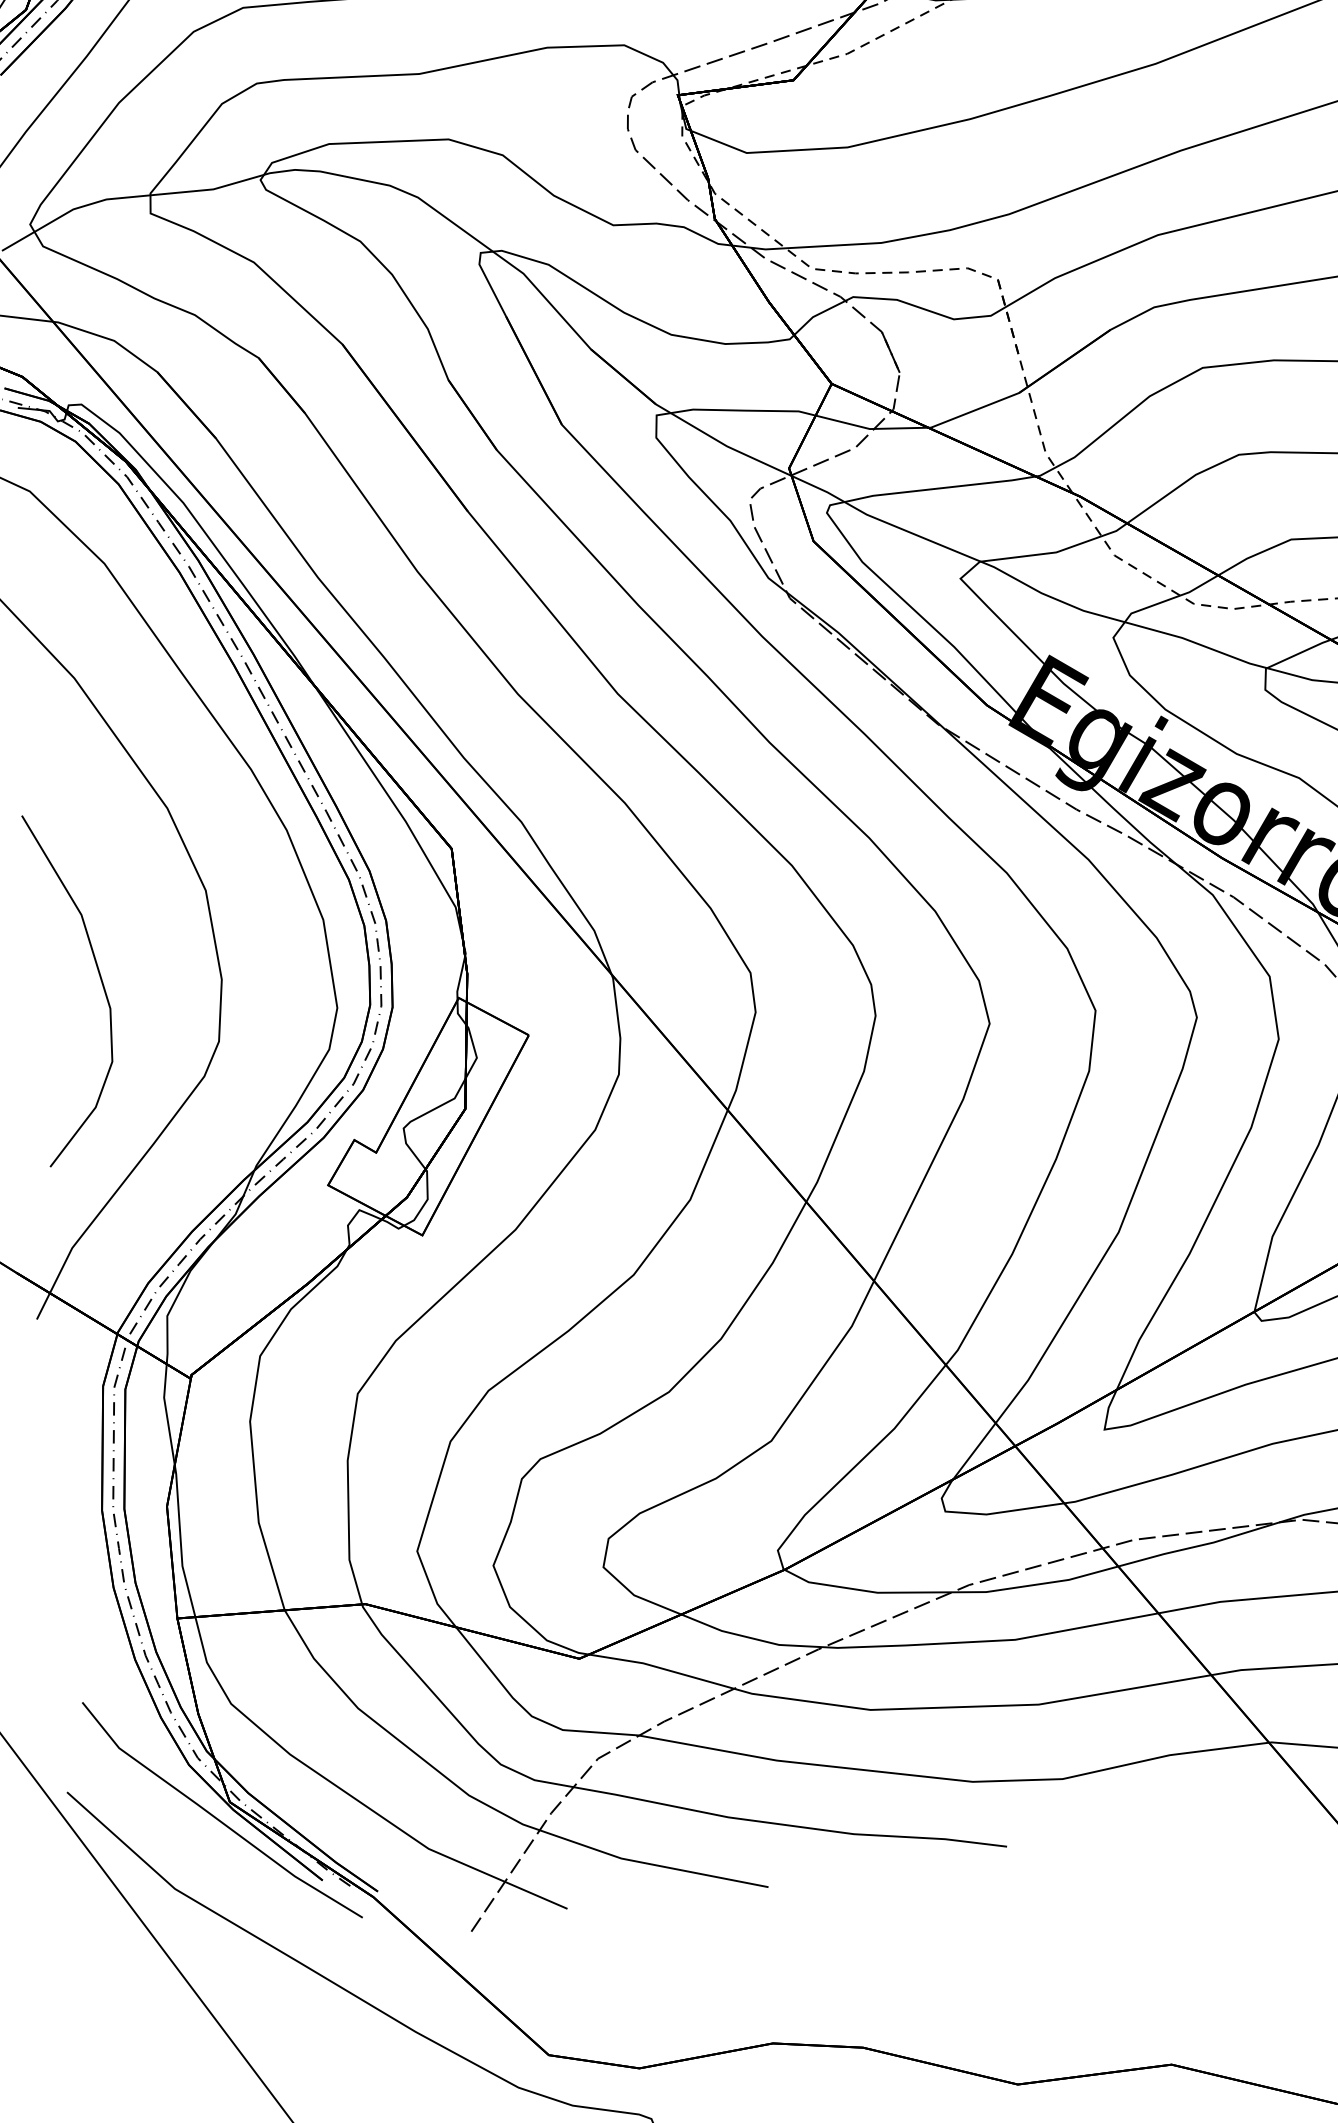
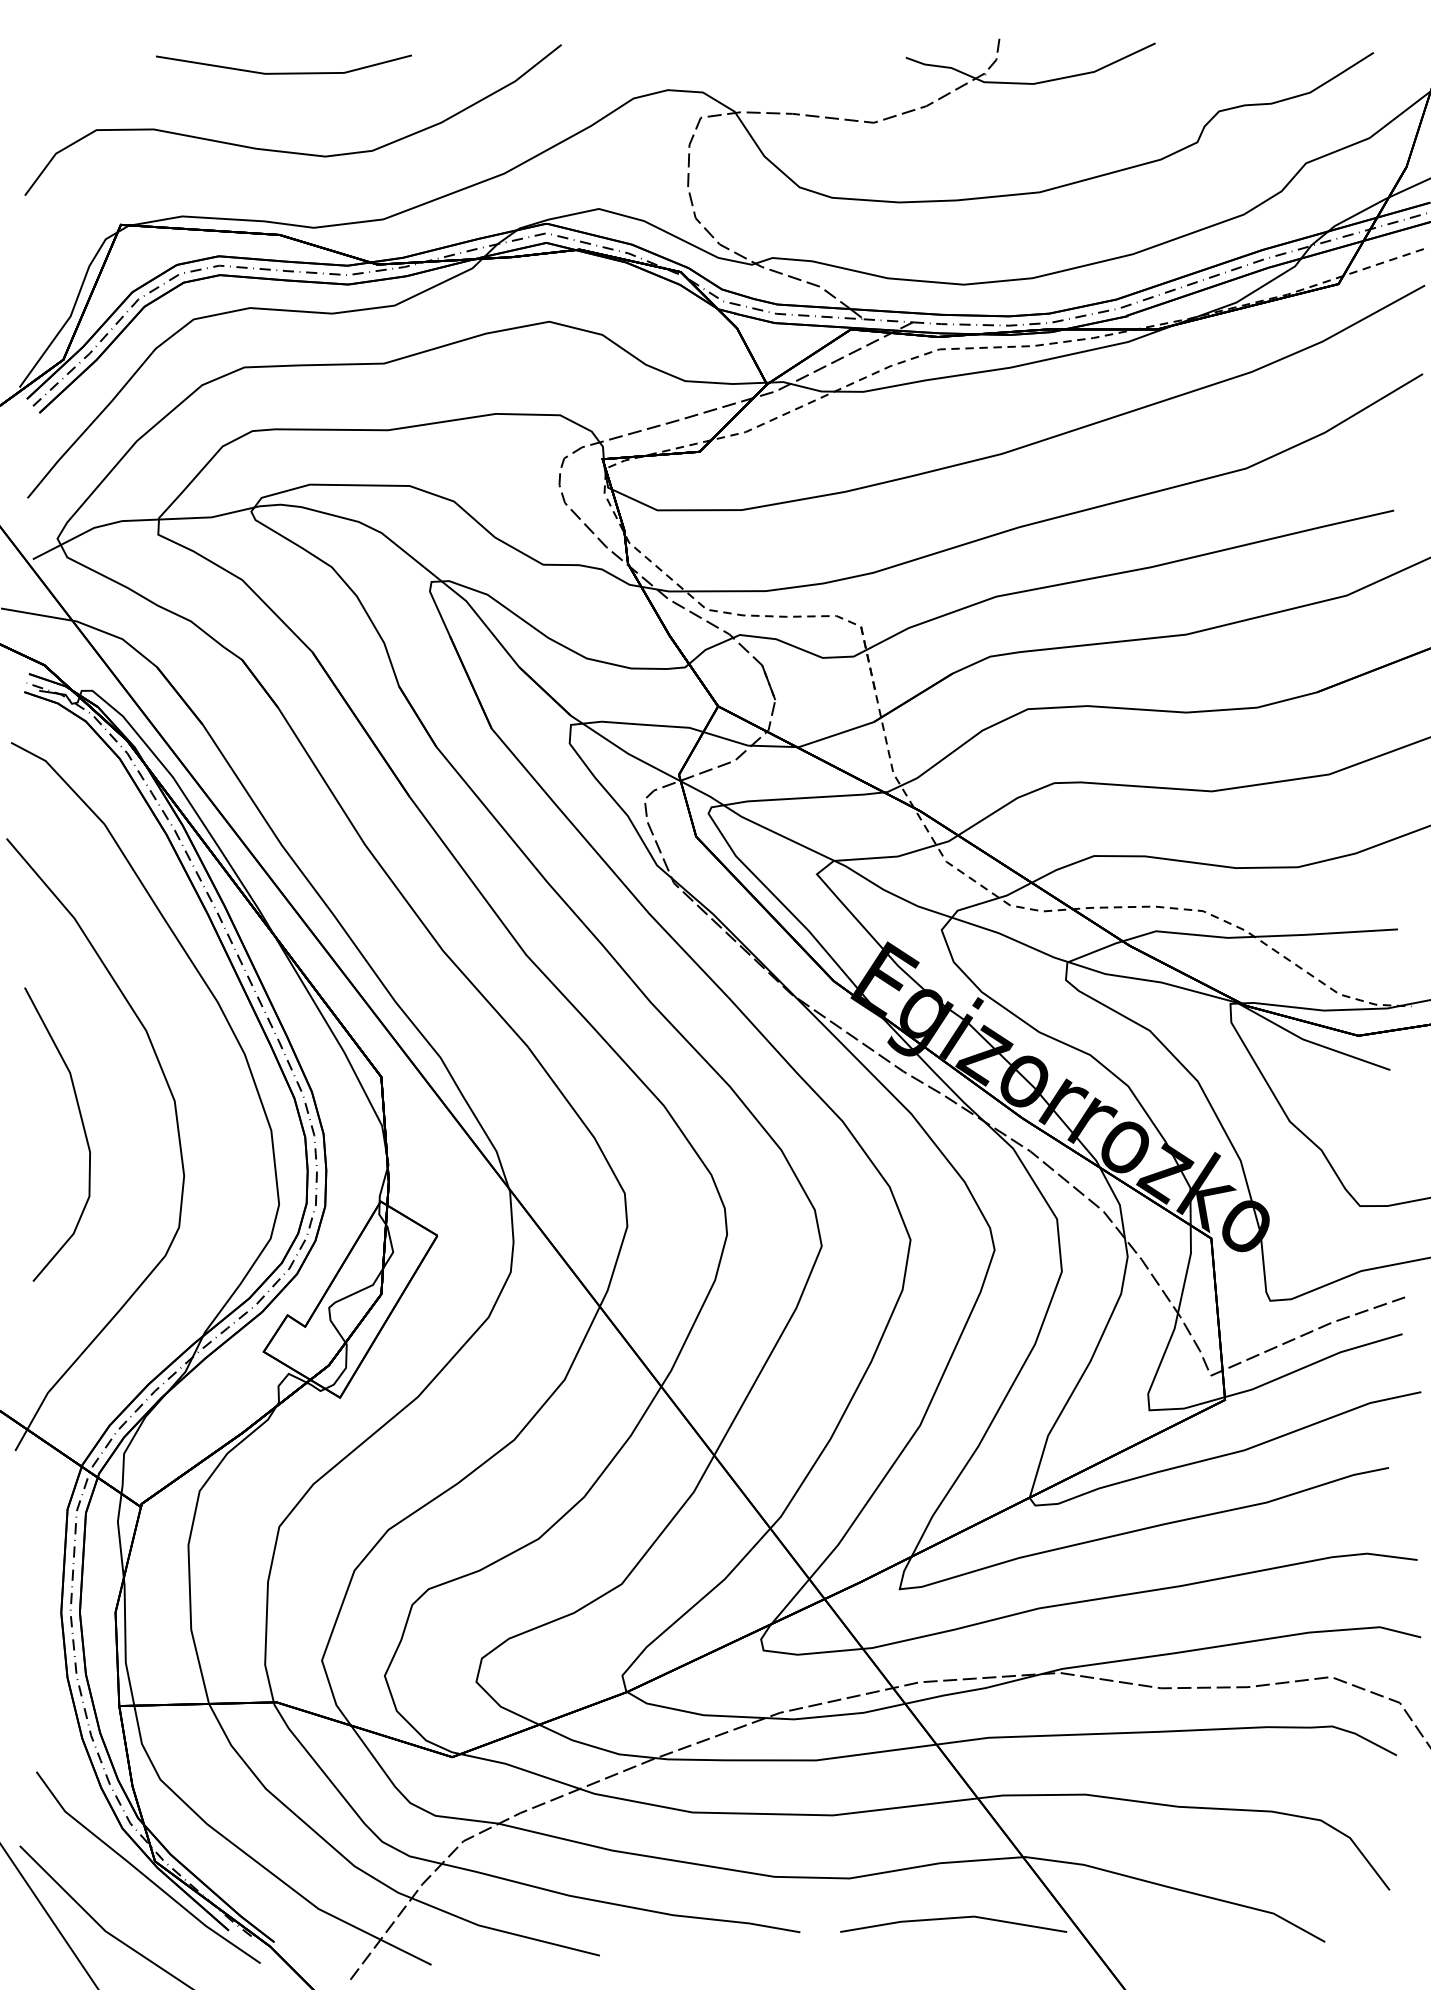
curve: (99, 978) -> (82, 1126), moved
line: (1187, 1821) -> (951, 1919), added

